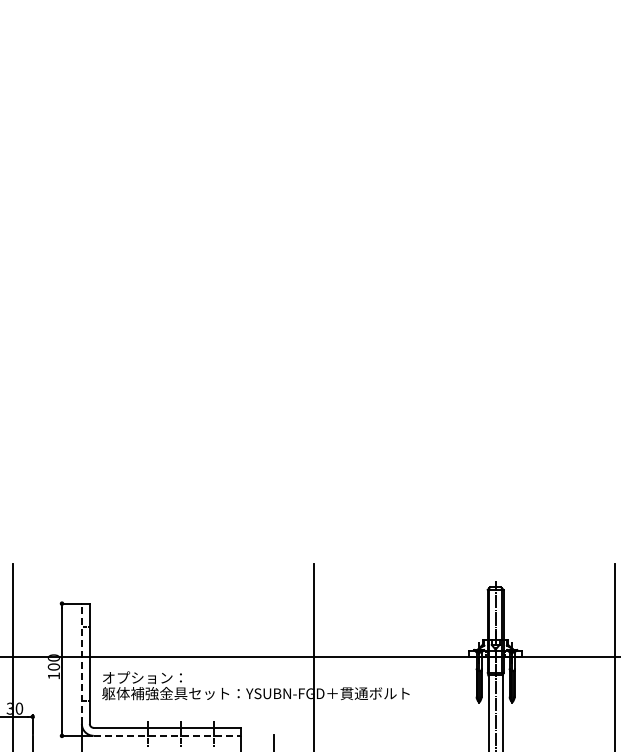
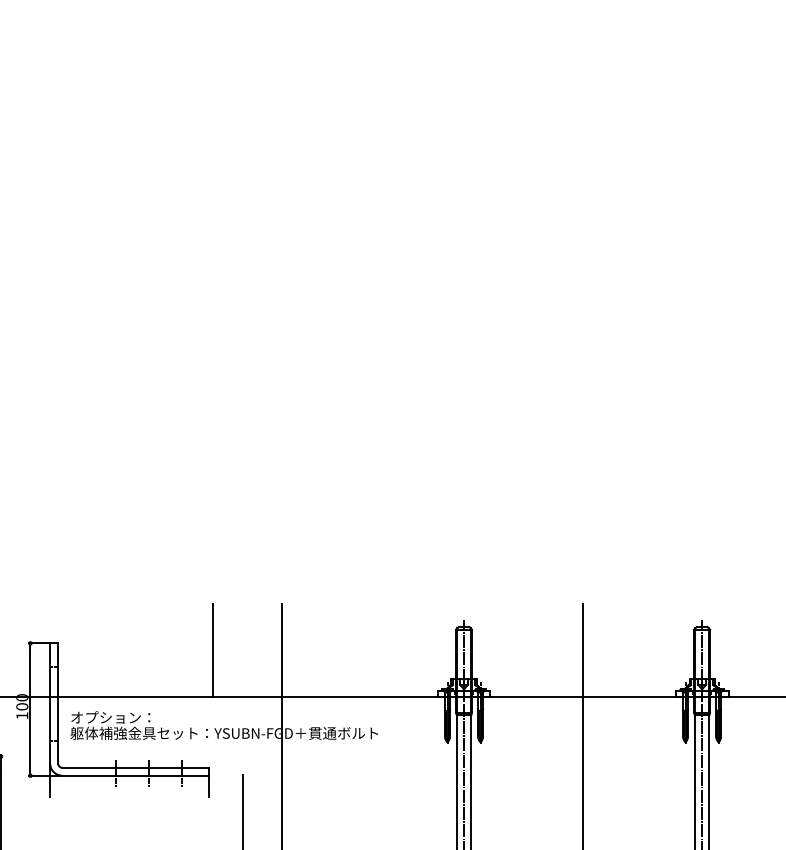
line: (244, 610) -> (212, 650), added
line: (82, 663) -> (50, 703), dashed -> solid
line: (168, 735) -> (136, 775), dashed -> solid

